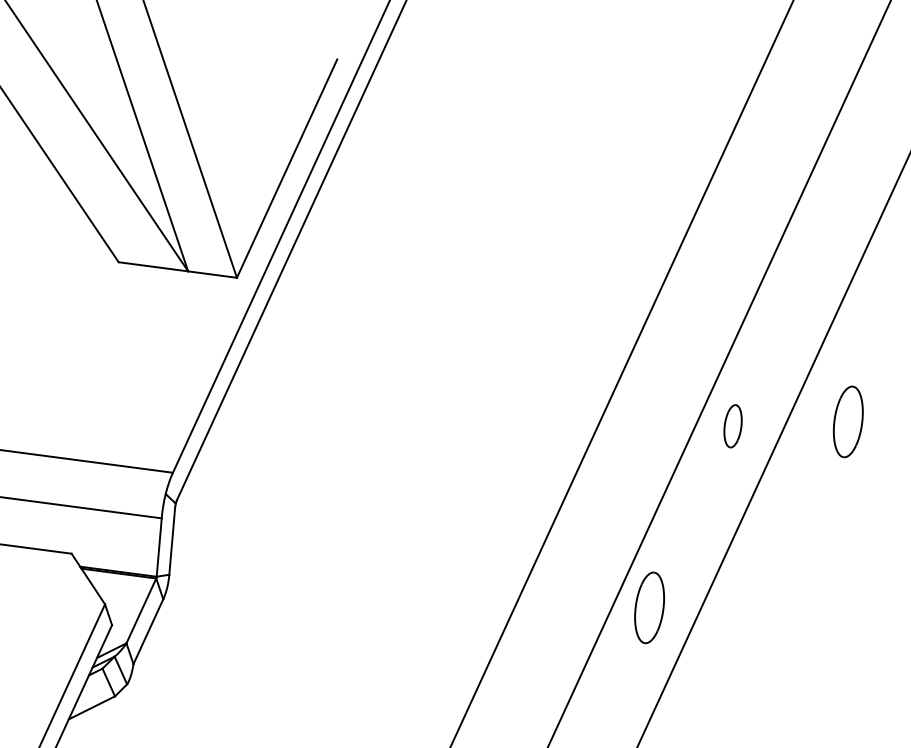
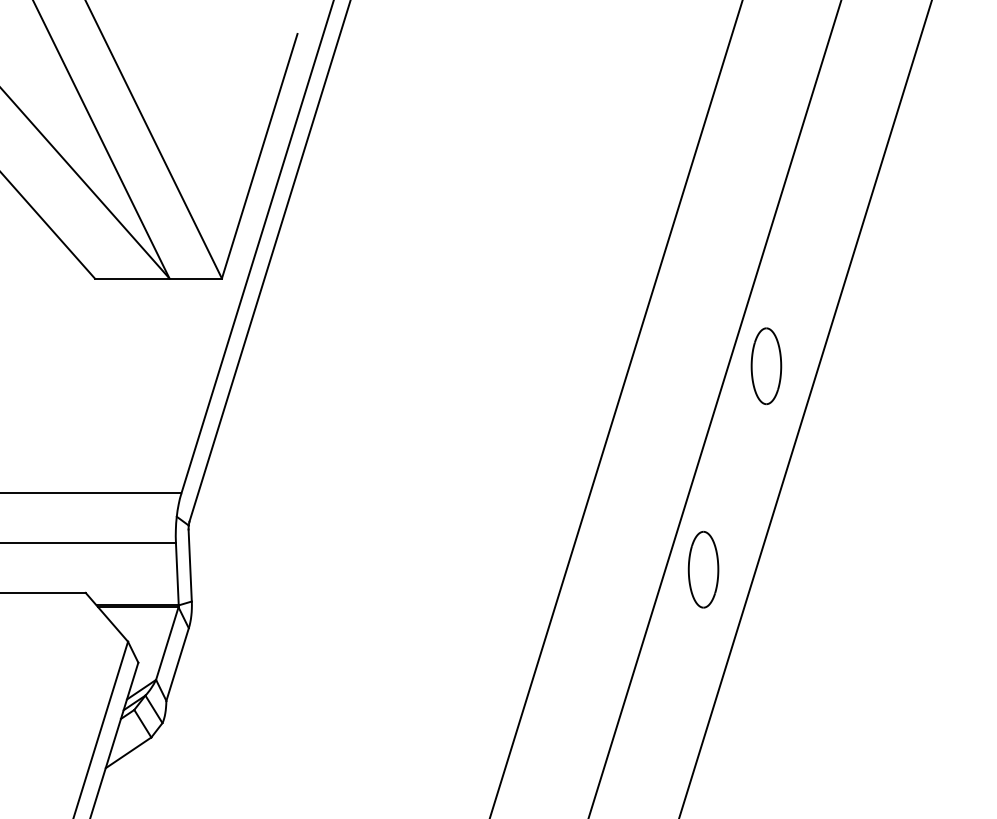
part: (848, 421) -> (887, 345), removed
part: (733, 426) -> (766, 366), size x1.67

